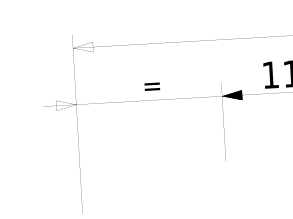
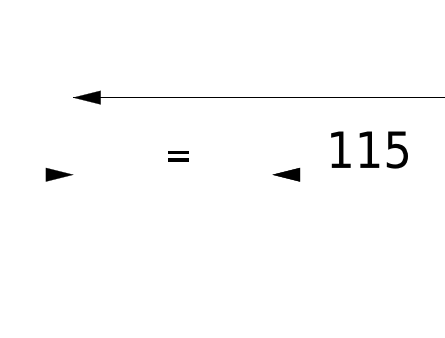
fill: (82, 47) -> (86, 97), added
fill: (66, 105) -> (59, 174), added

